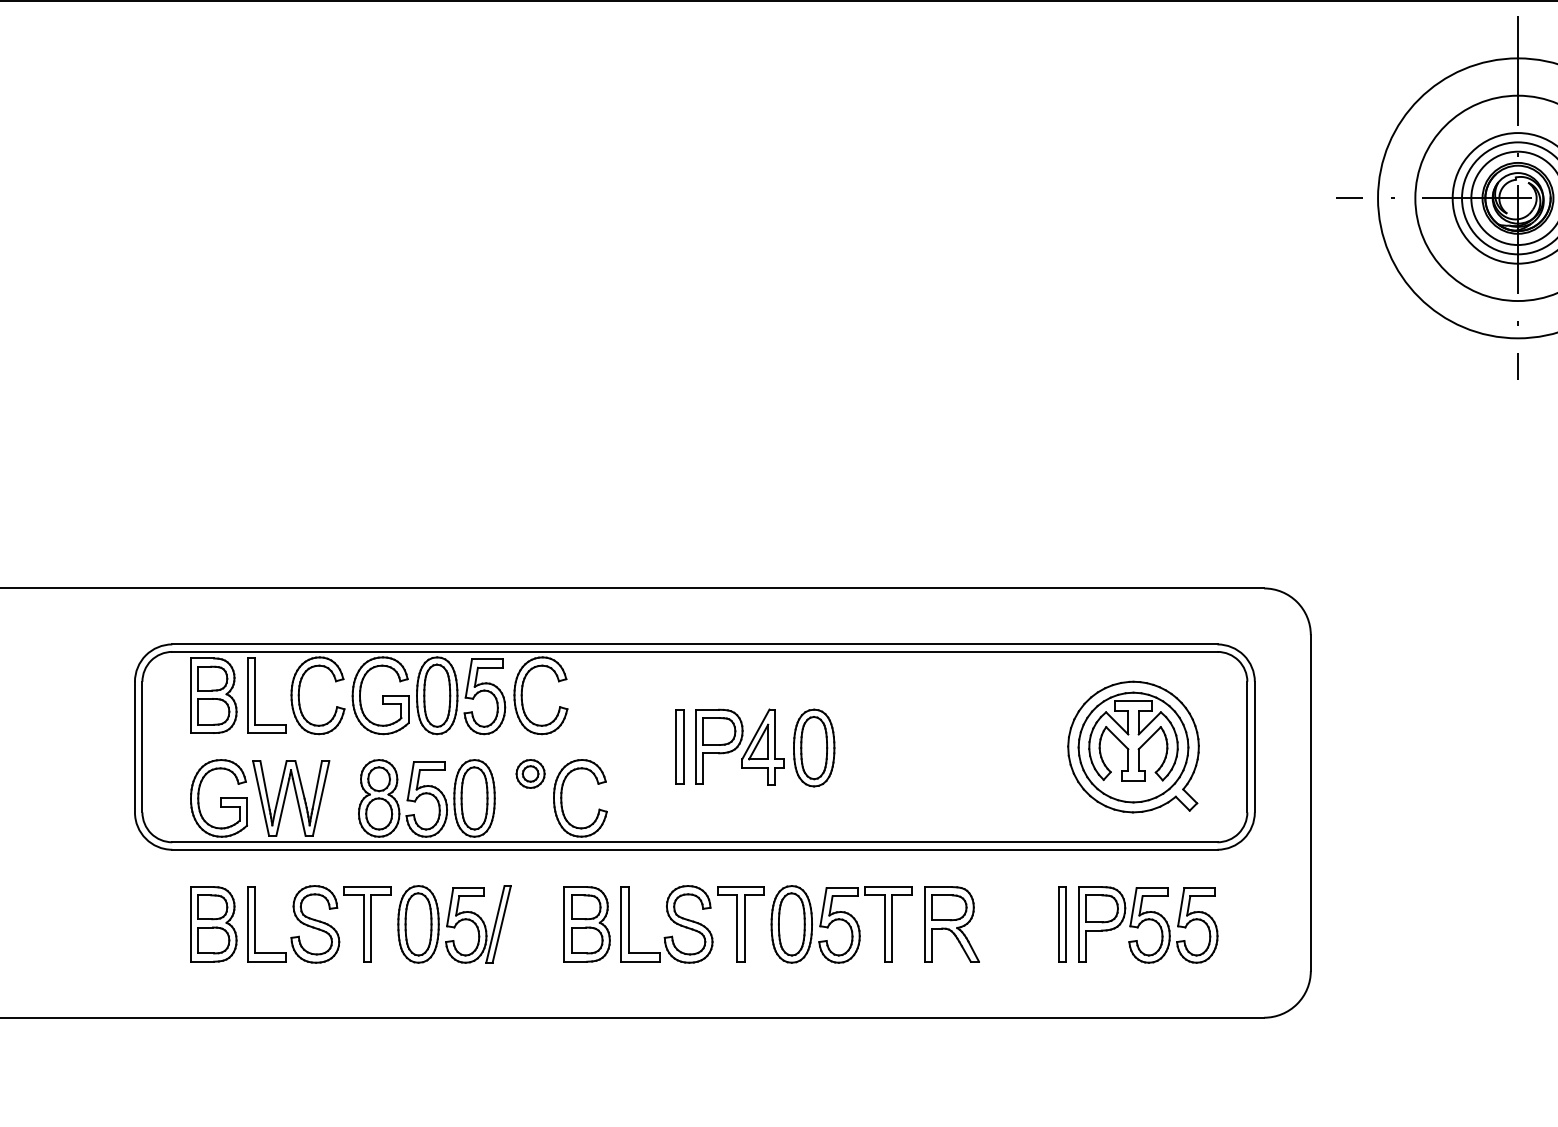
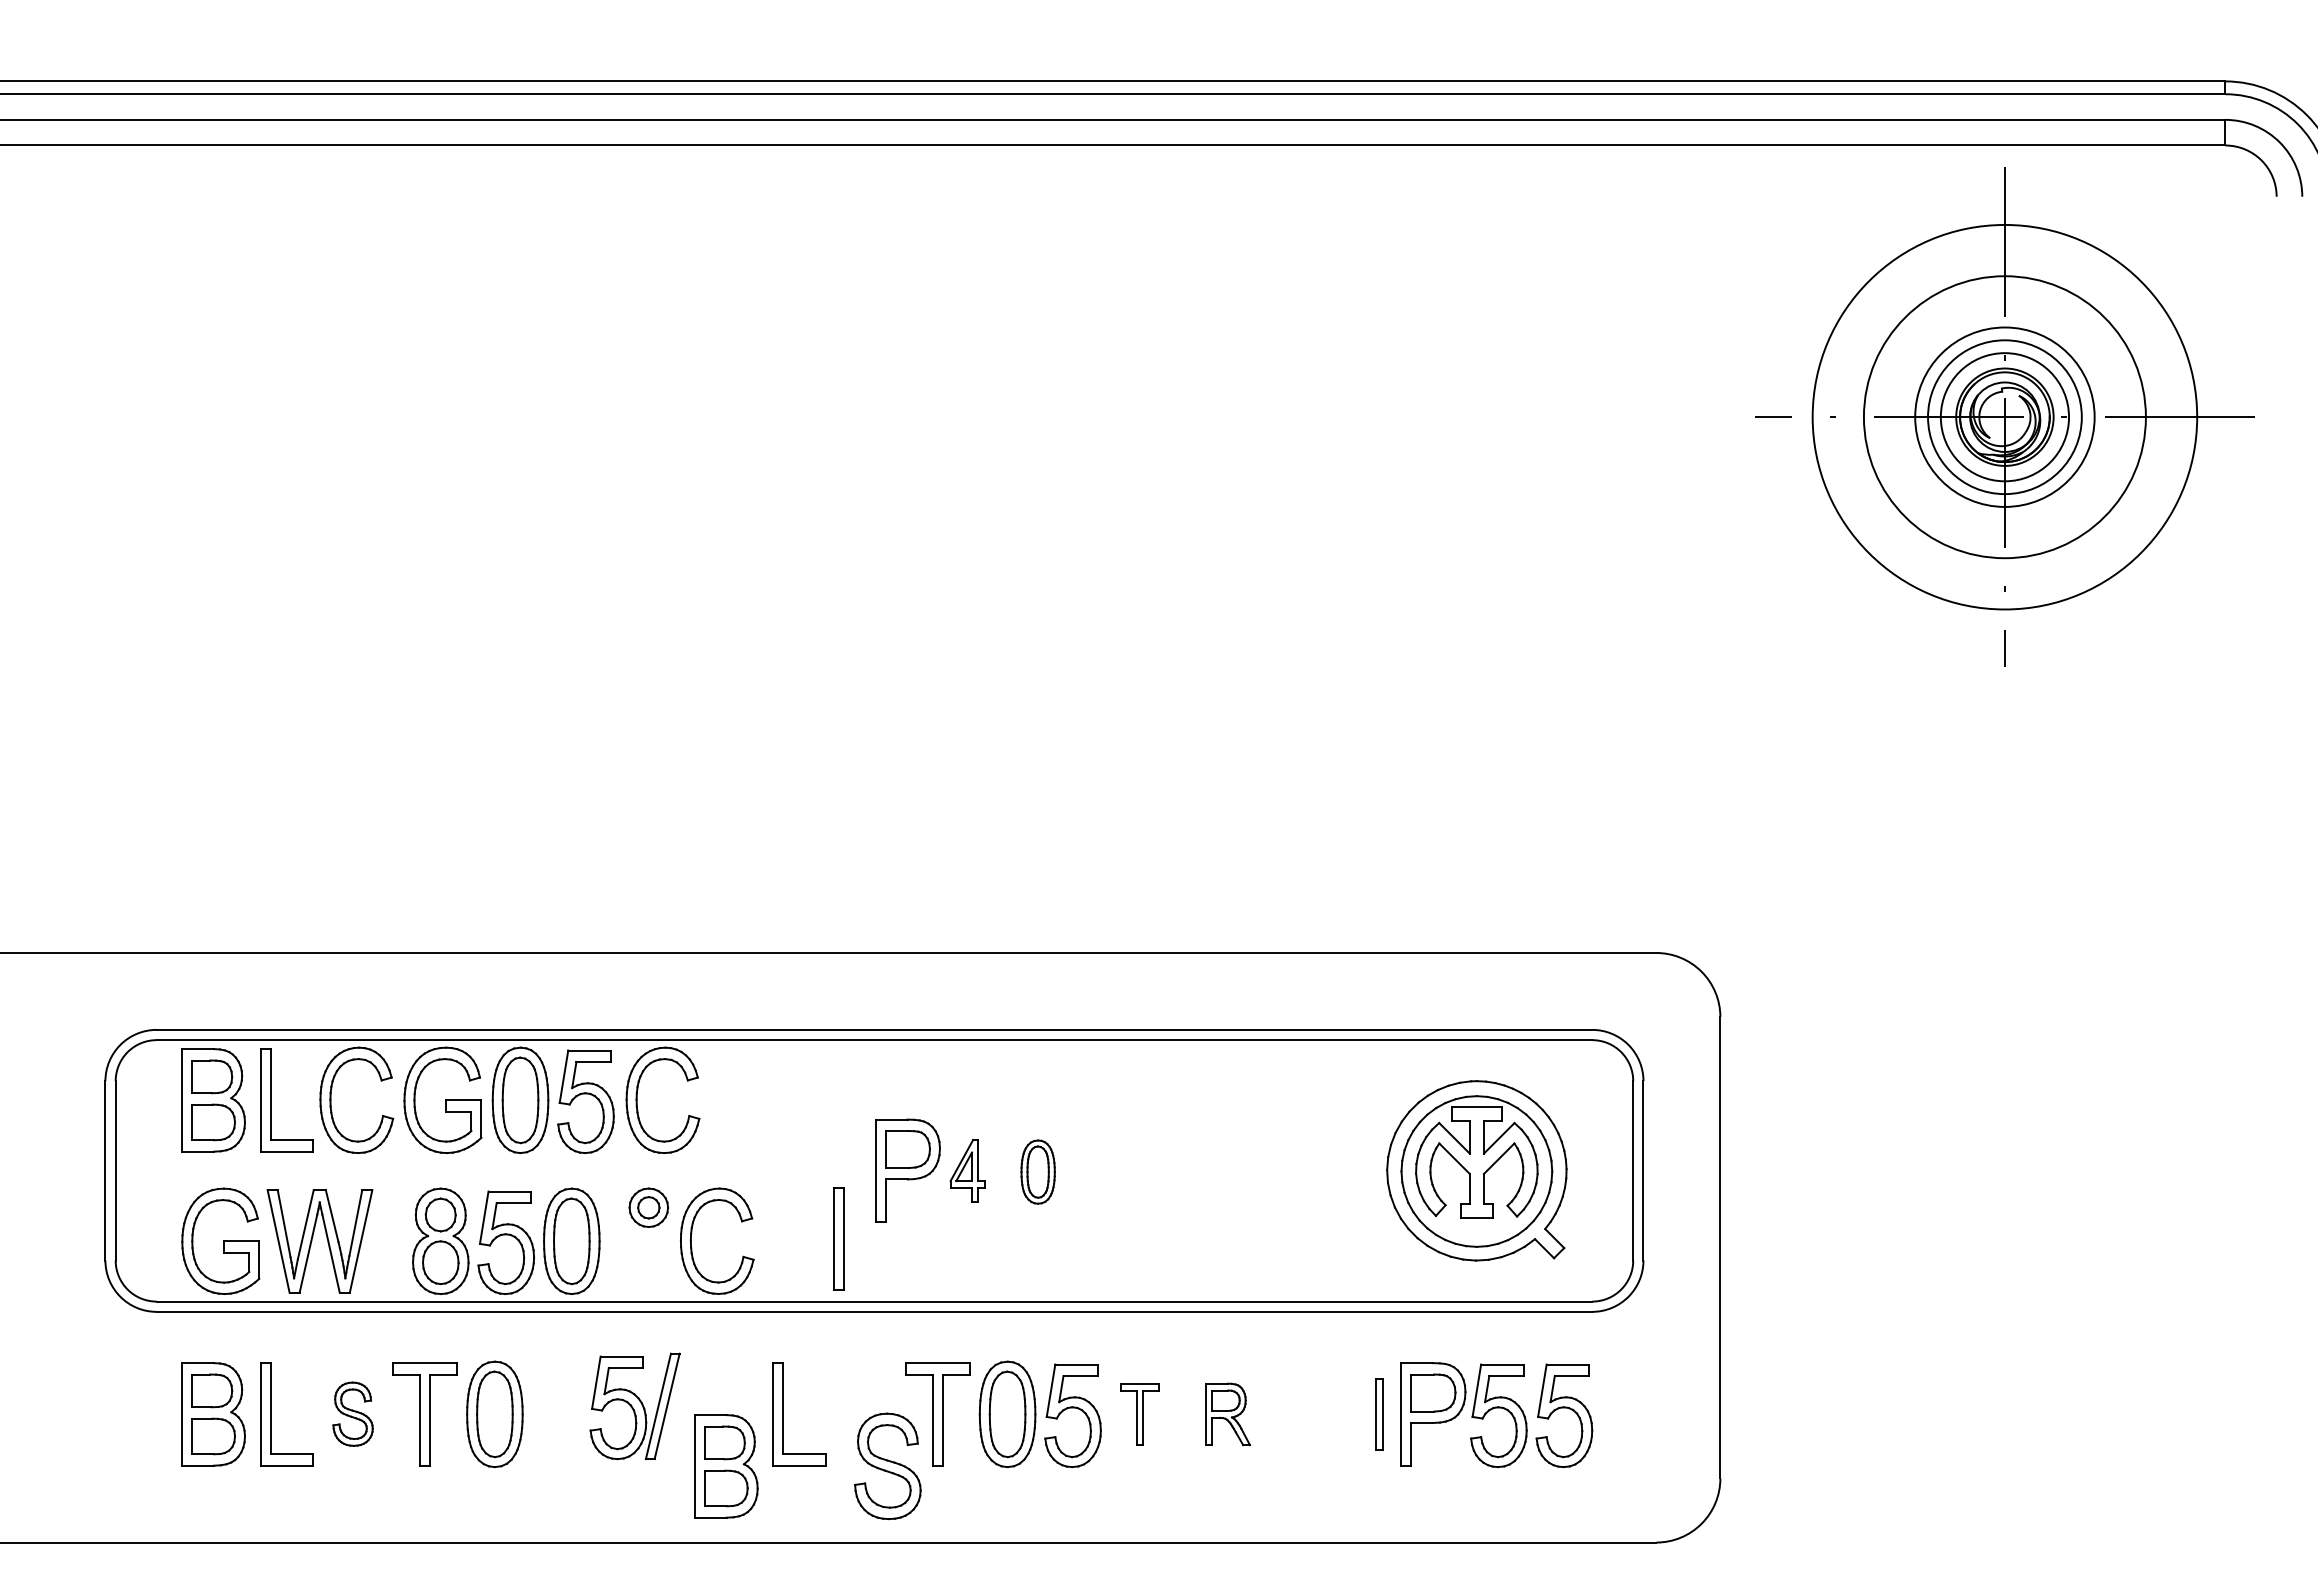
part: (679, 746) -> (838, 1238), moved
part: (762, 746) -> (967, 1170), size x0.6
part: (813, 747) -> (1037, 1171), size x0.6
part: (314, 923) -> (352, 1413), size x0.6
part: (688, 923) -> (887, 1465), moved
part: (477, 924) -> (634, 1406), moved
part: (587, 924) -> (726, 1466), moved
part: (887, 924) -> (1139, 1414), size x0.6
part: (951, 924) -> (1227, 1414), size x0.6
part: (1061, 924) -> (1378, 1414), size x0.7

